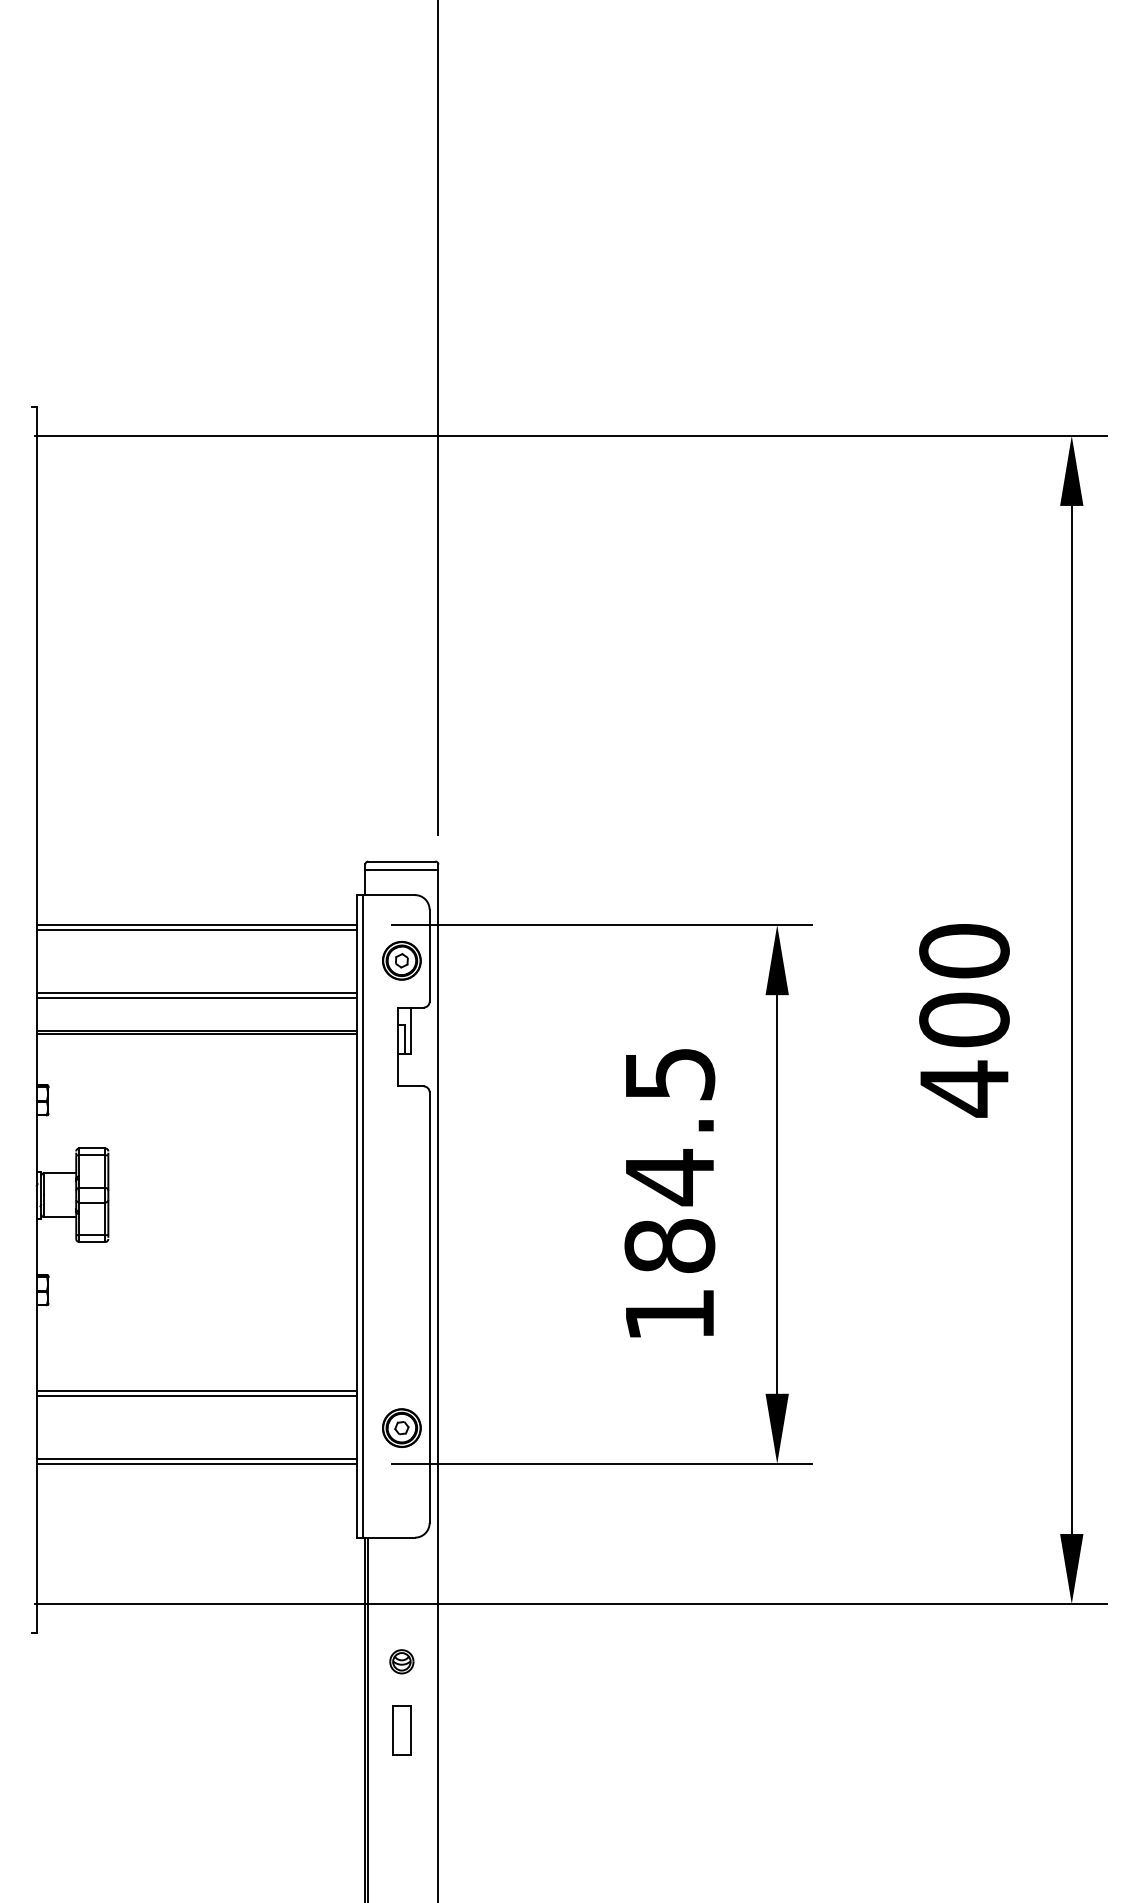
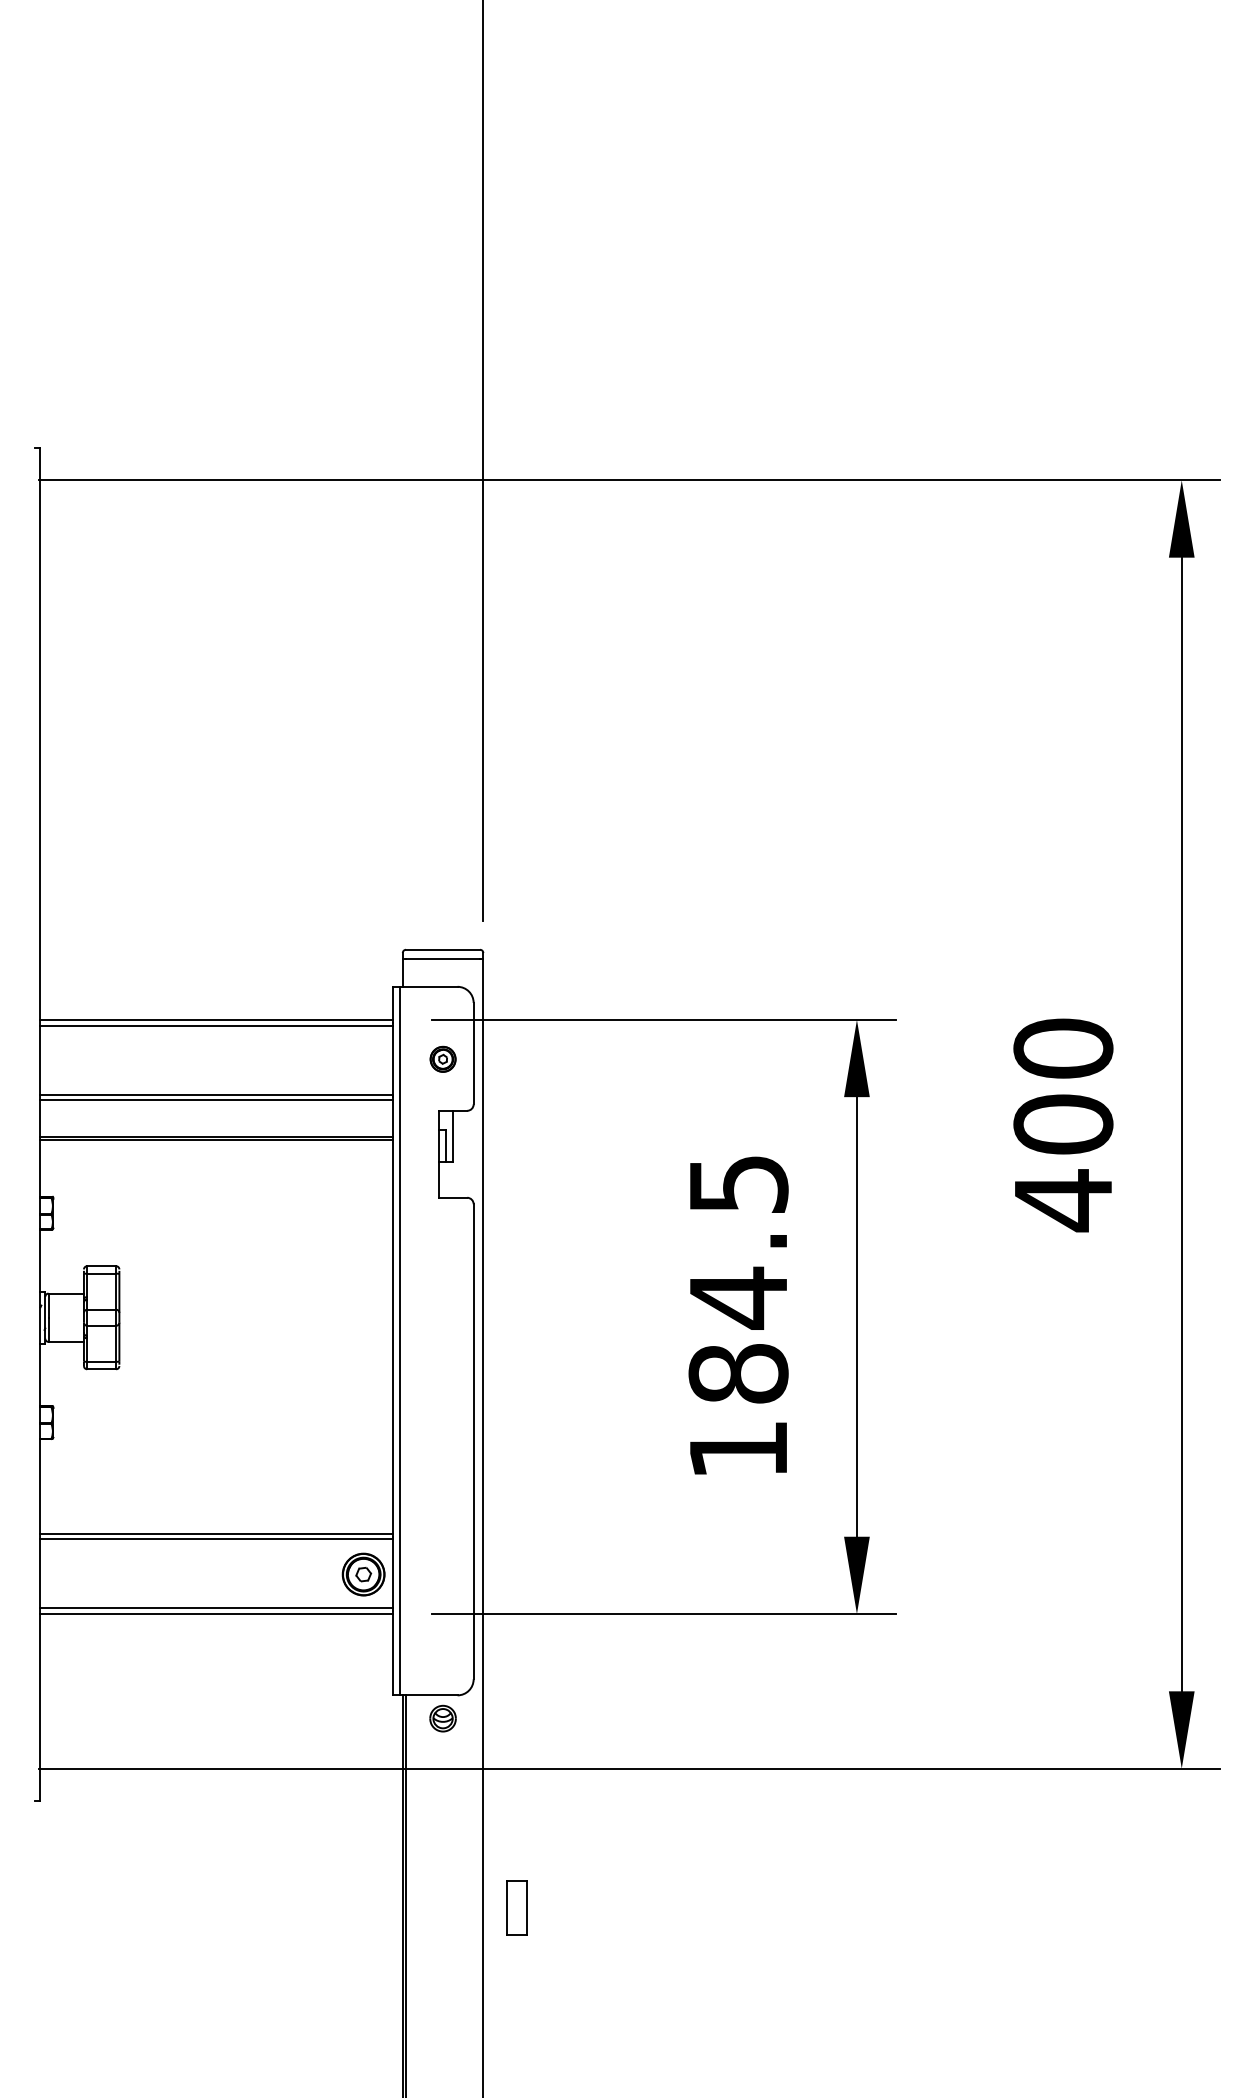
part: (401, 960) -> (442, 1058), size x0.6
part: (401, 1427) -> (363, 1573), moved
part: (401, 1661) -> (442, 1718), moved
part: (401, 1730) -> (516, 1908), moved

